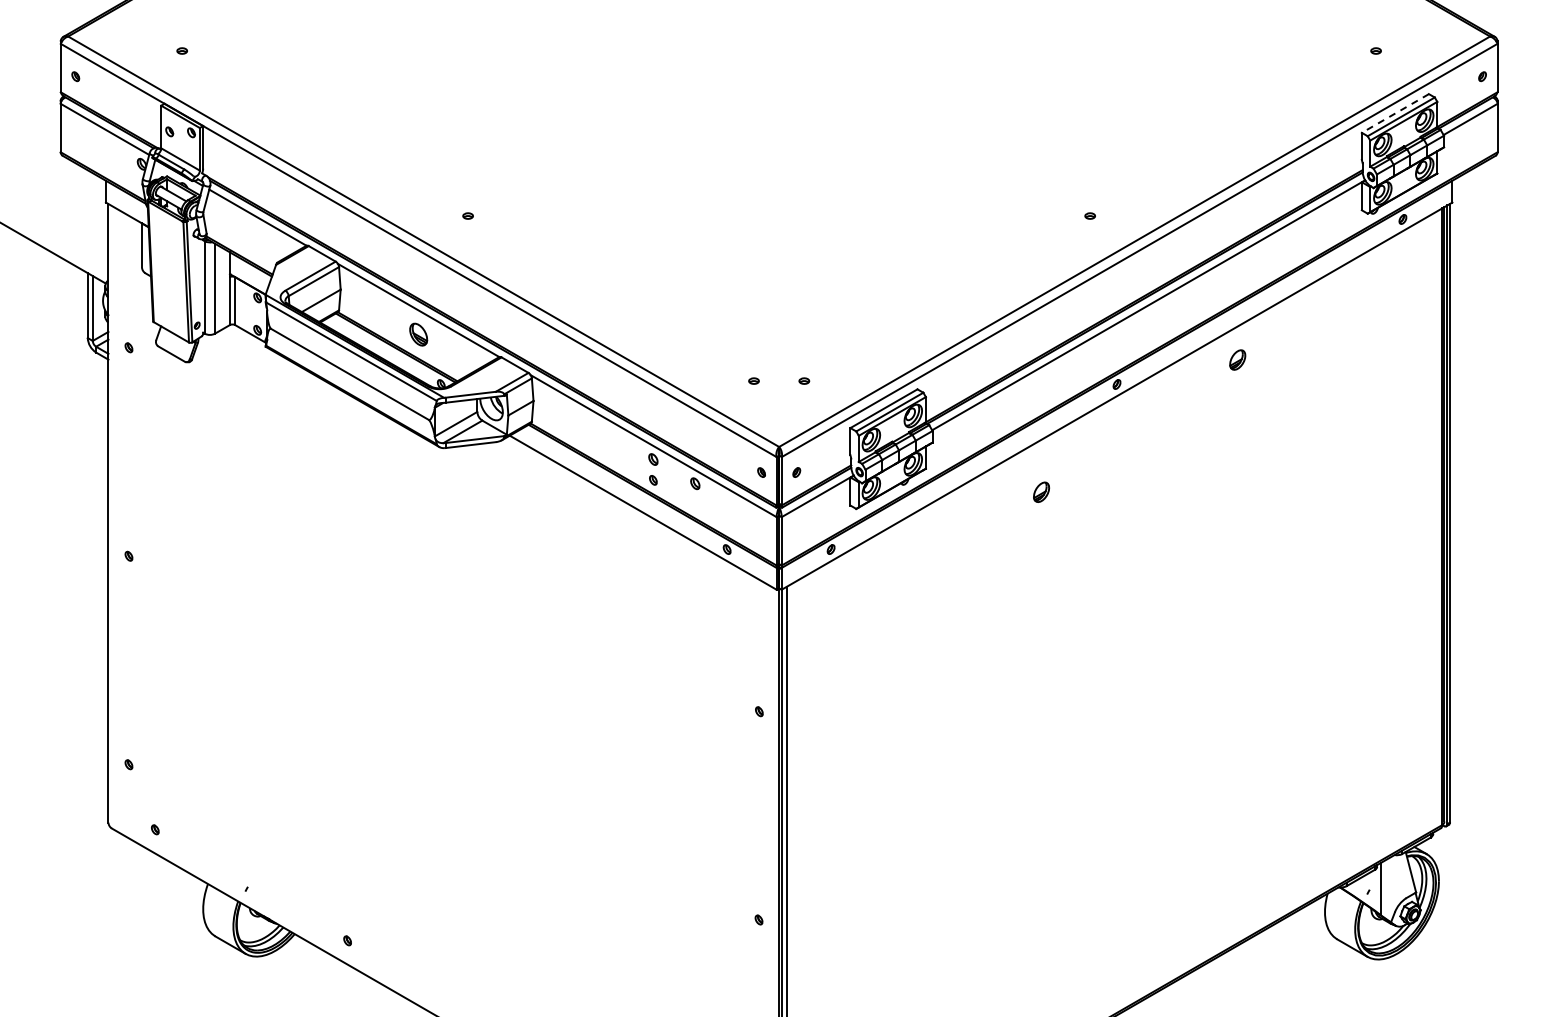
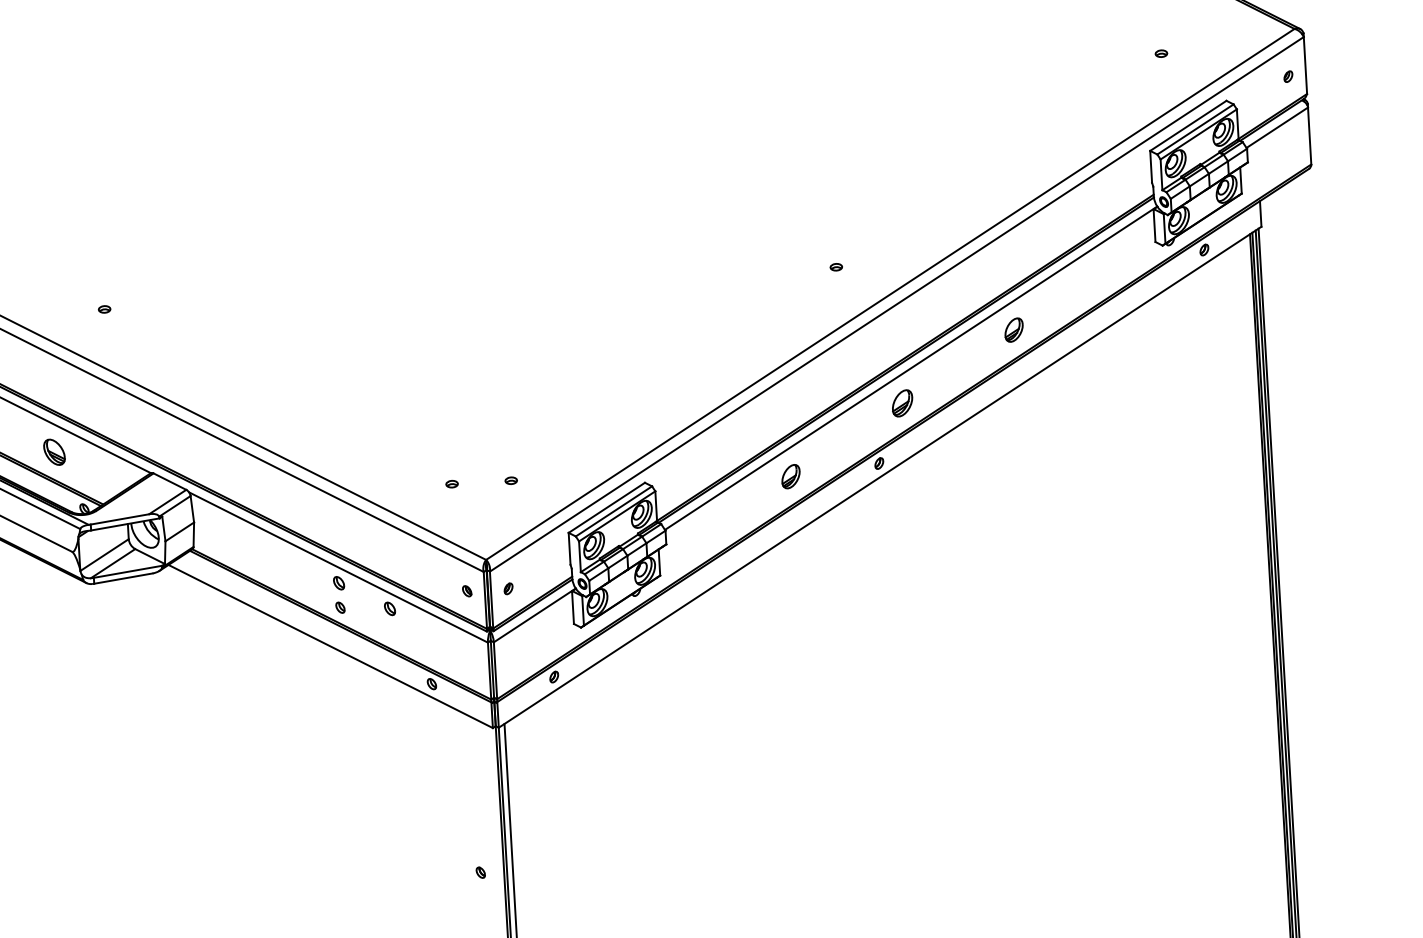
line: (1395, 113) -> (1188, 125), dashed -> solid
part: (1139, 334) -> (902, 403), added
part: (1237, 359) -> (1013, 329), moved
part: (1041, 491) -> (790, 475), moved

